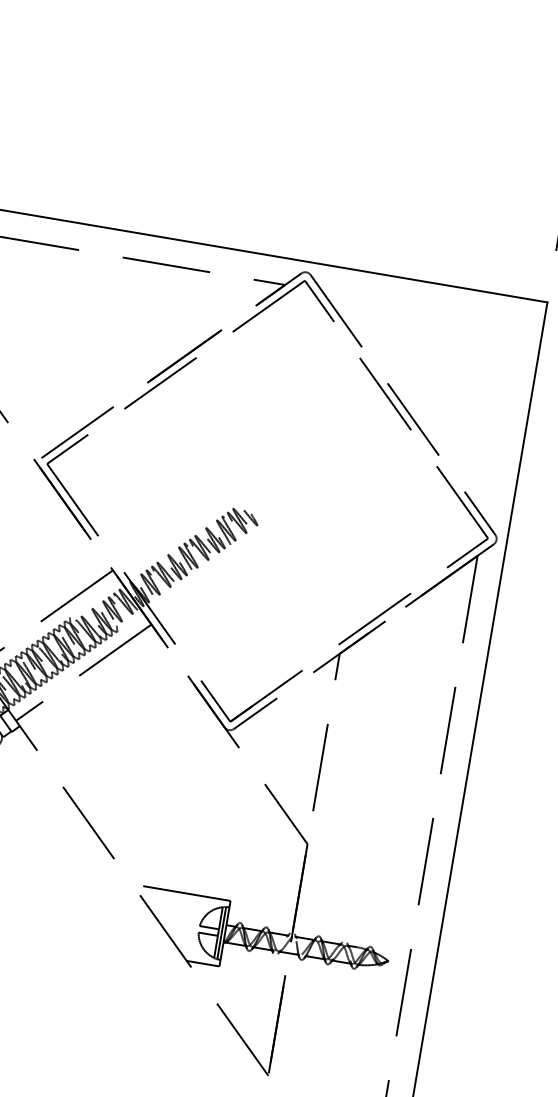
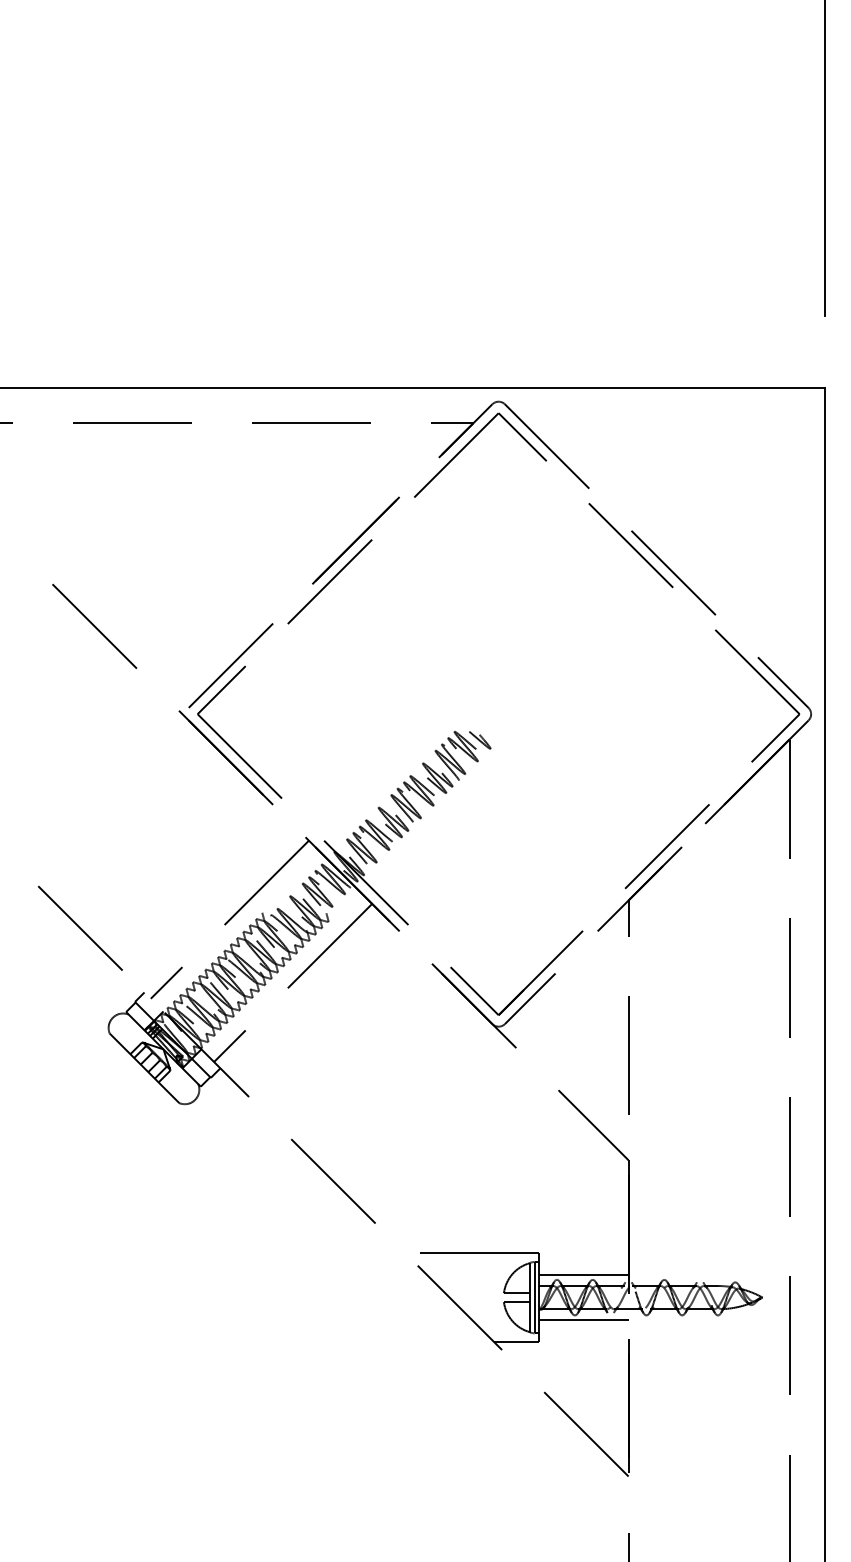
line: (260, 922) -> (583, 1275), added
line: (254, 955) -> (583, 1320), added

